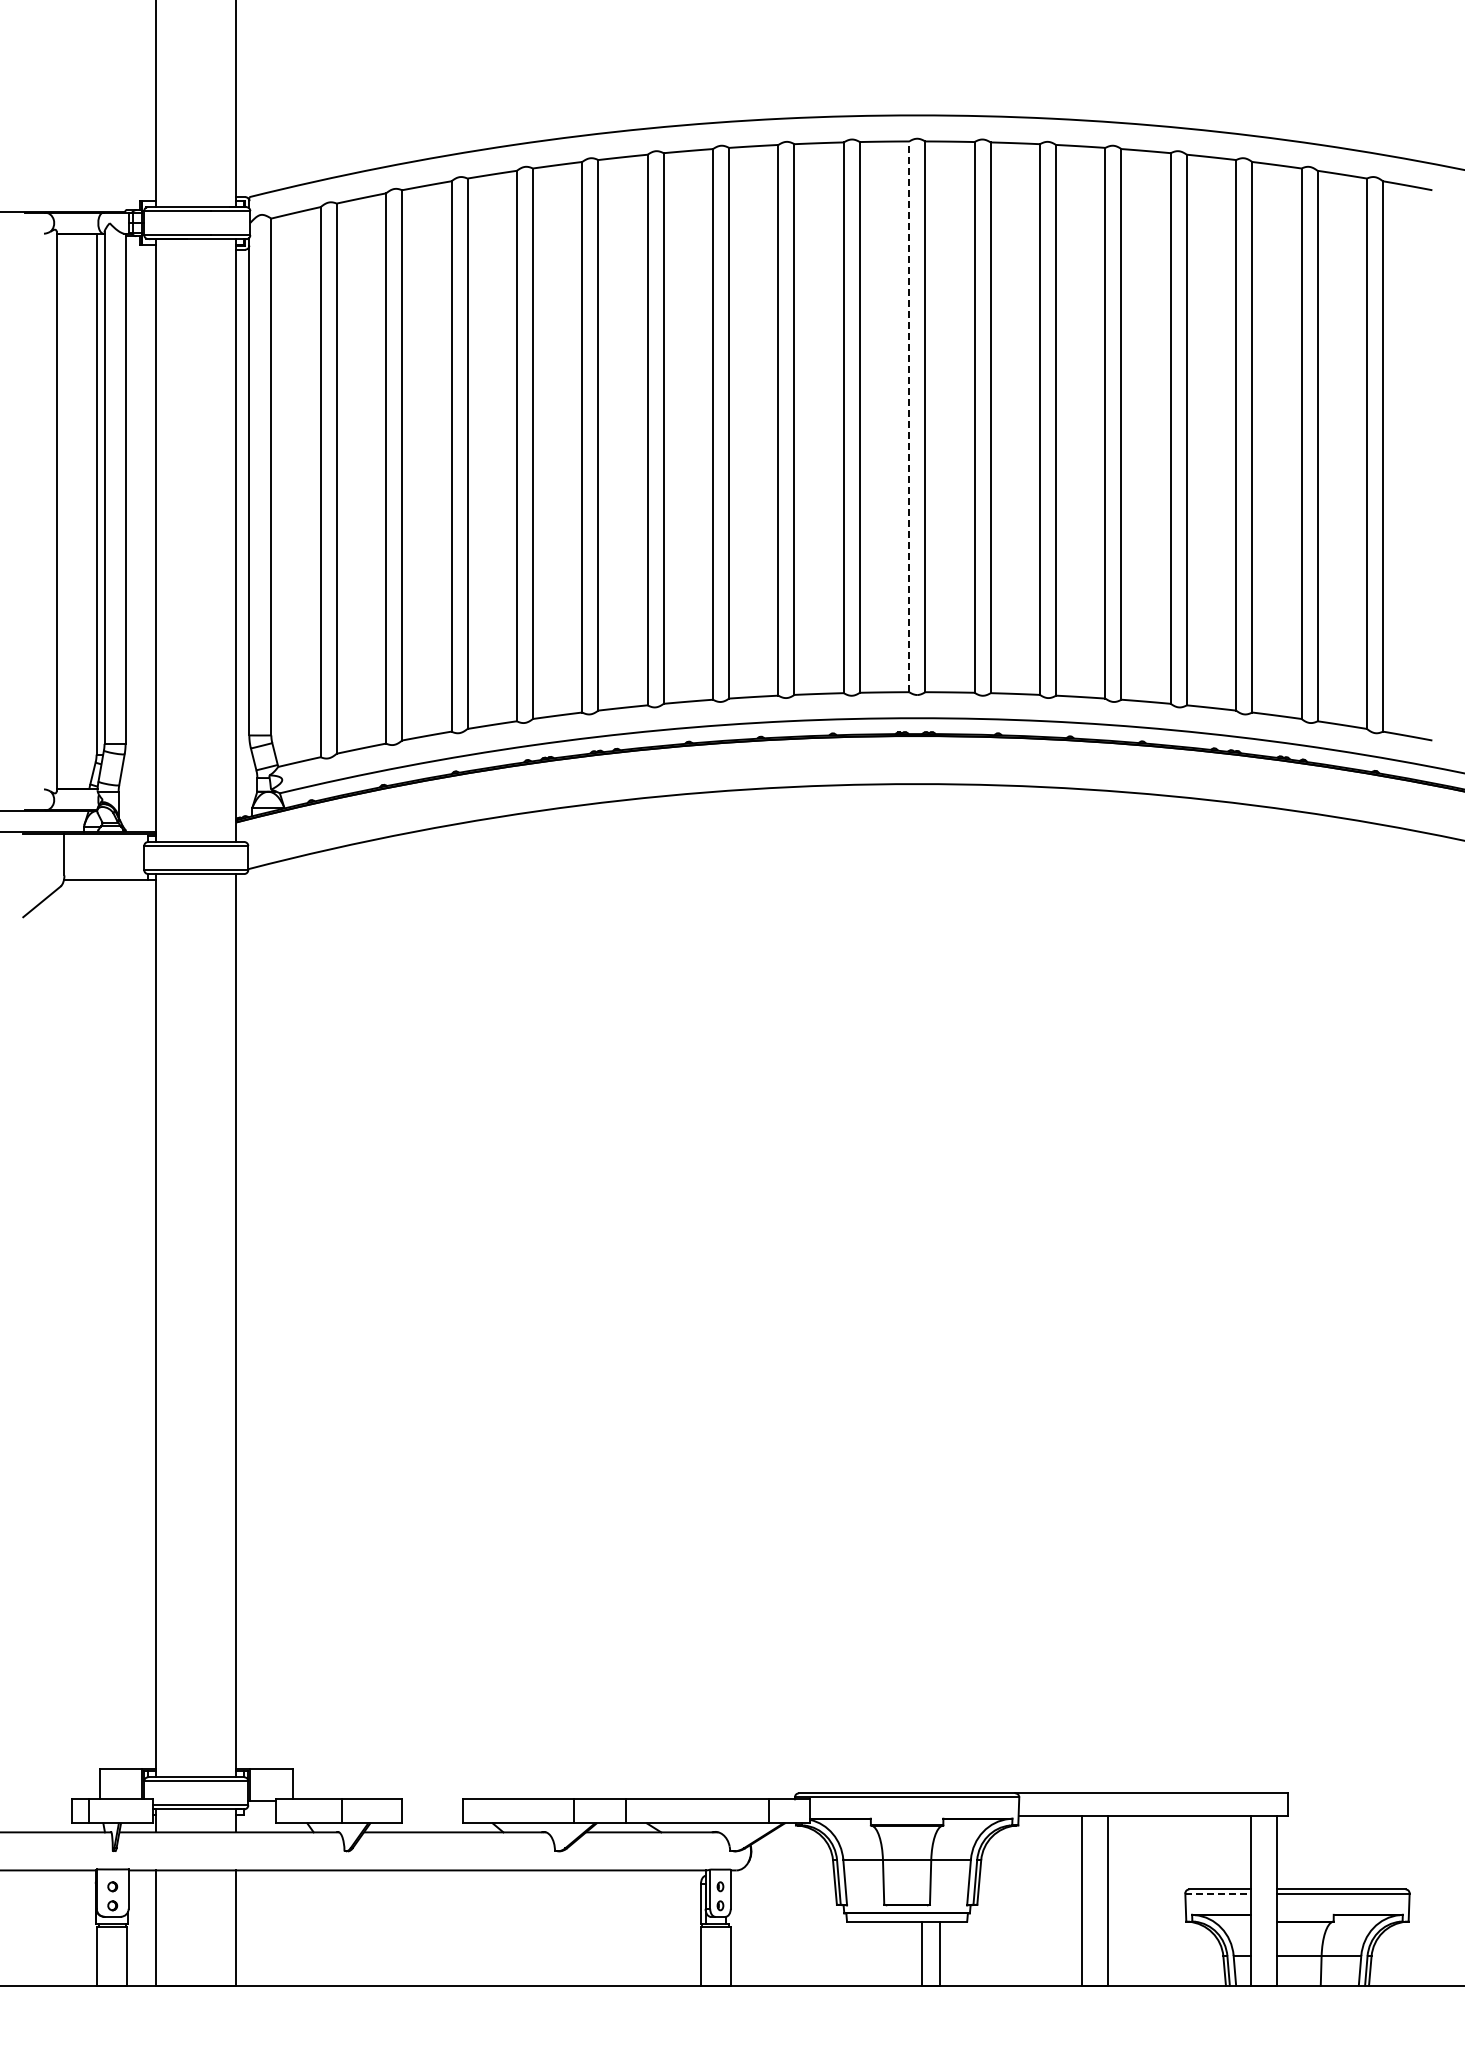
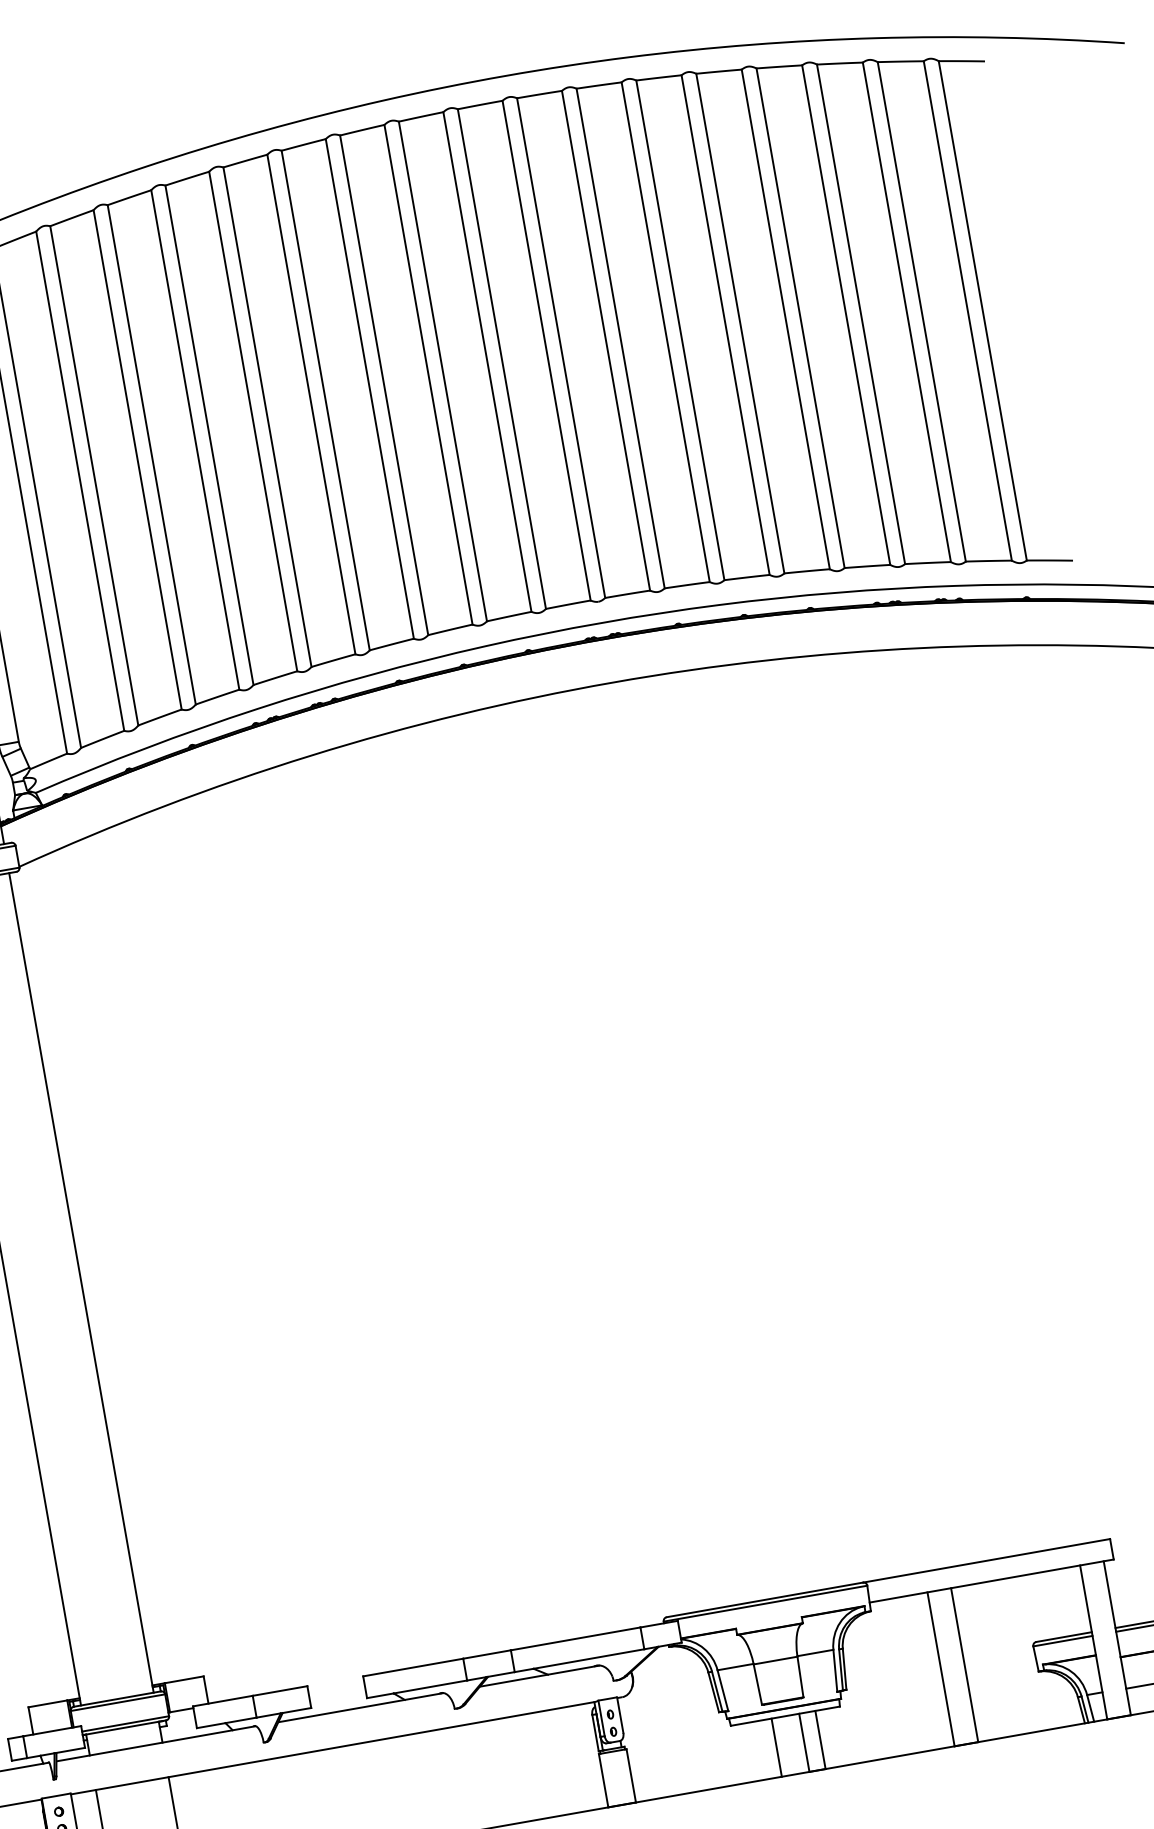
line: (909, 416) -> (546, 350), dashed -> solid
line: (1217, 1893) -> (1062, 1641), dashed -> solid
line: (891, 1953) -> (776, 1747), added

